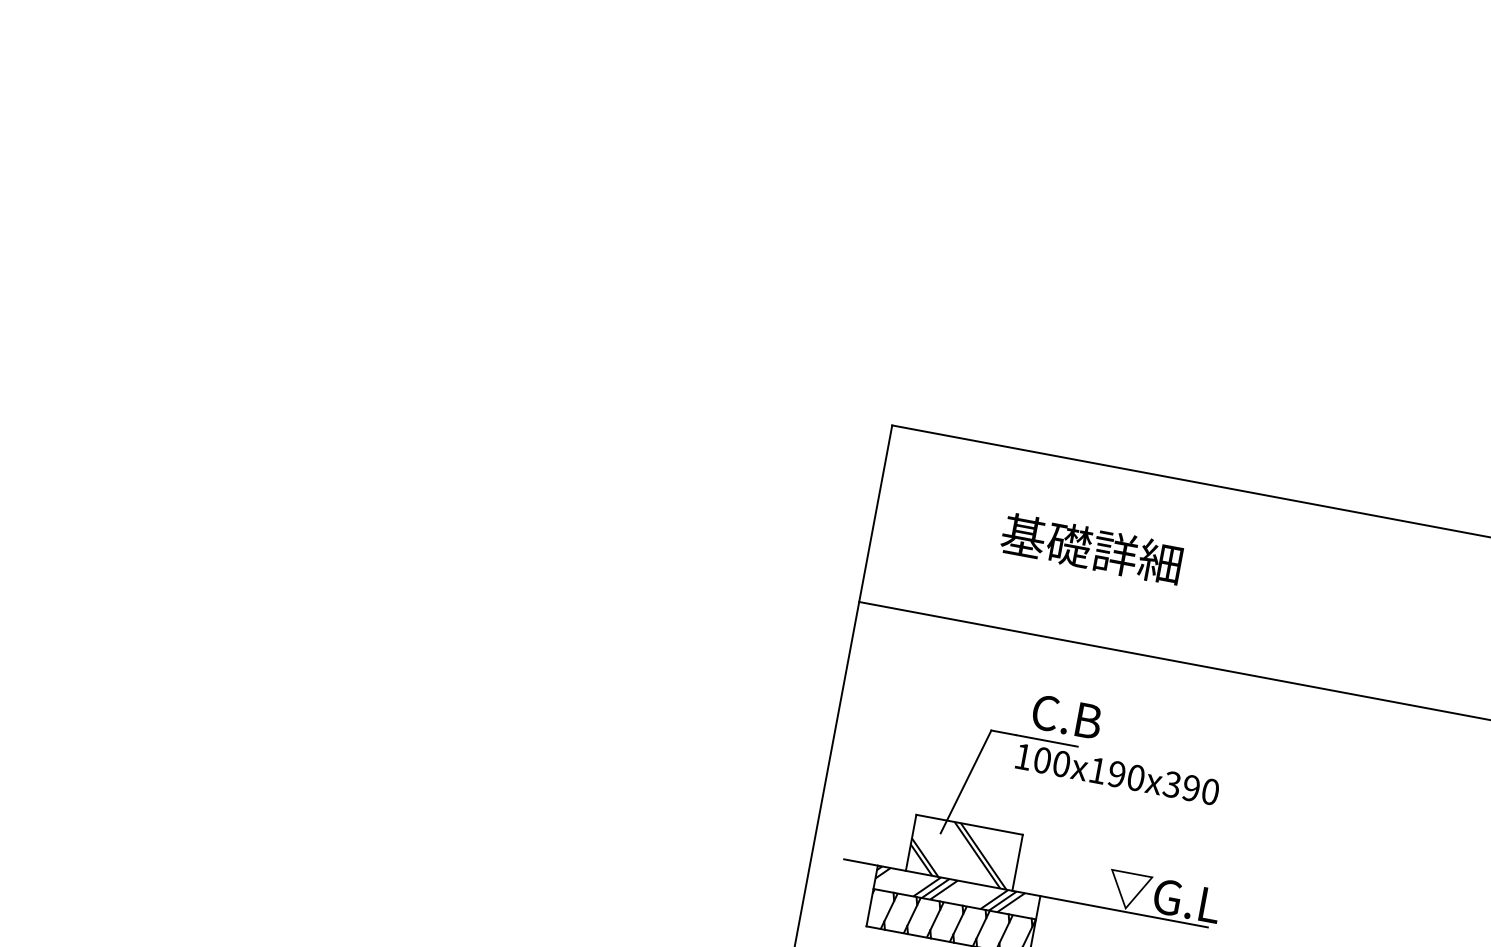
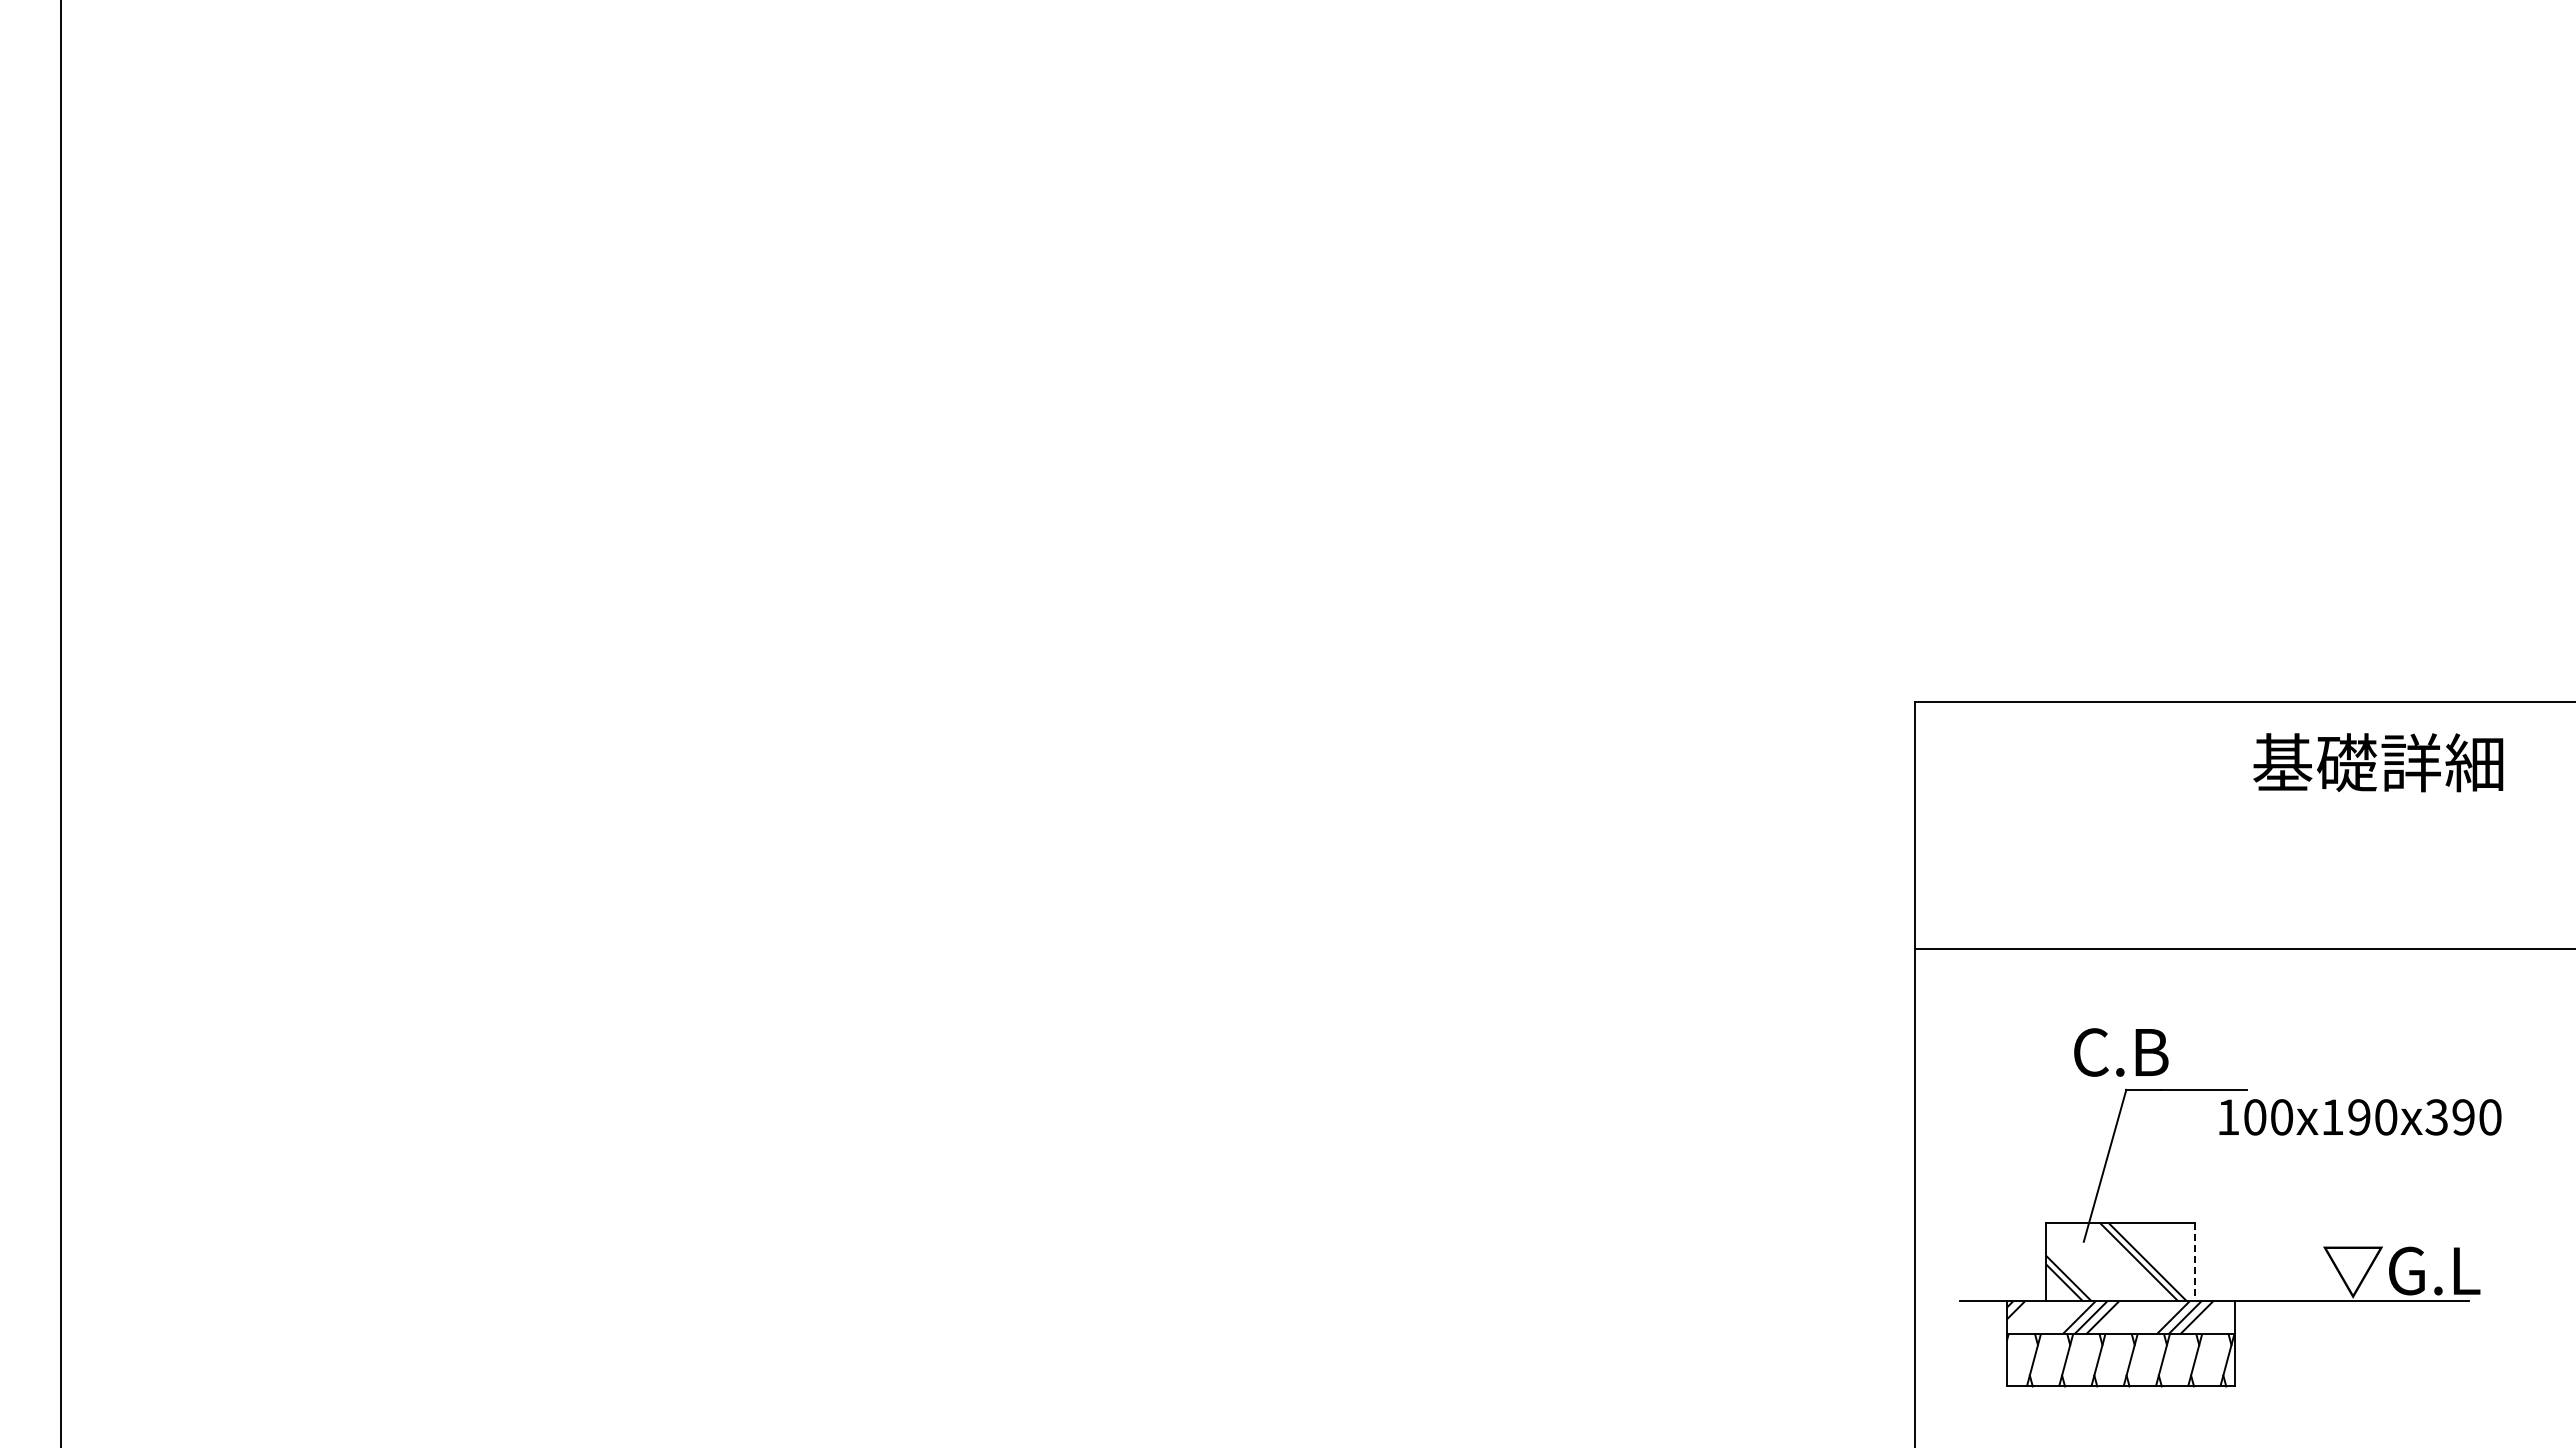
text: (1092, 548) -> (2378, 762), moved
text: (1067, 717) -> (2121, 1052), moved
text: (1117, 774) -> (2360, 1117), moved
line: (1017, 863) -> (2195, 1262), solid -> dashed

